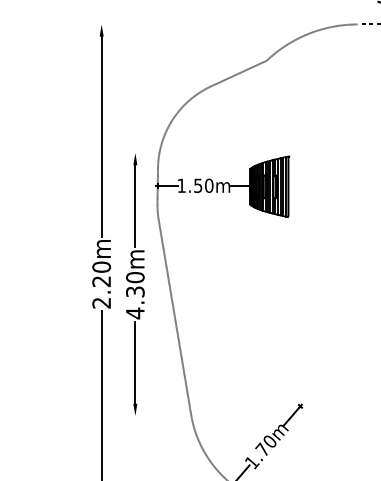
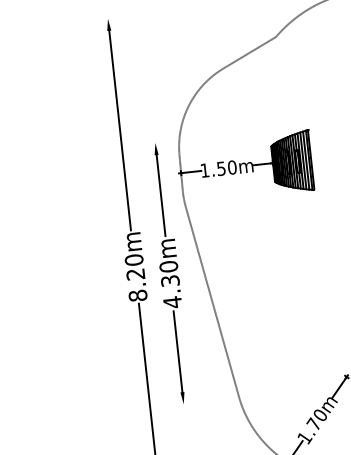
text: (101, 302) -> (137, 295), 2.20m -> 8.20m

